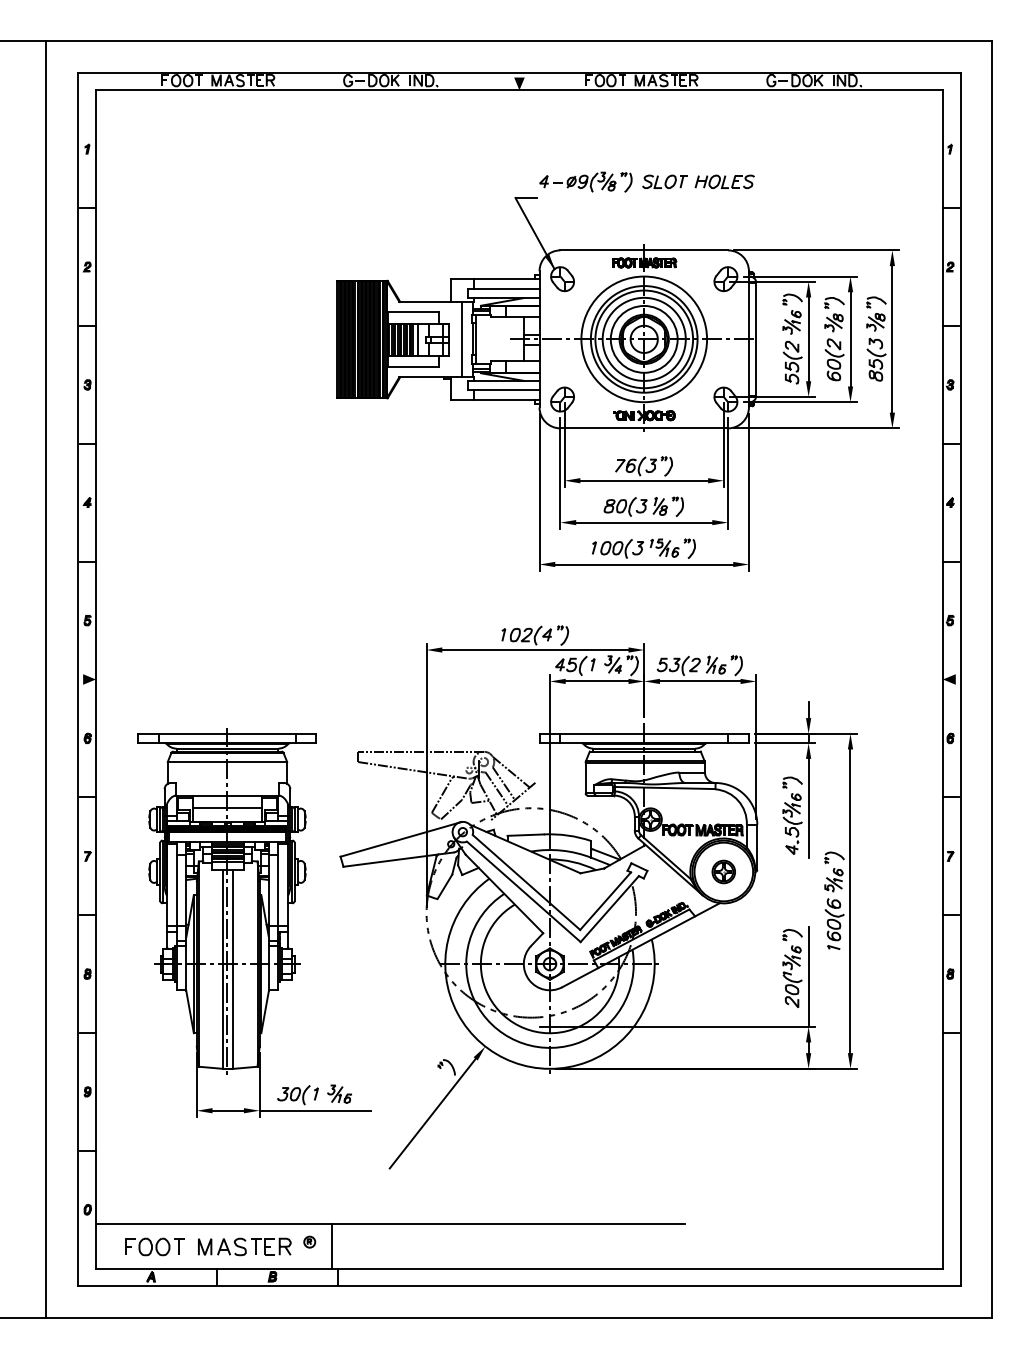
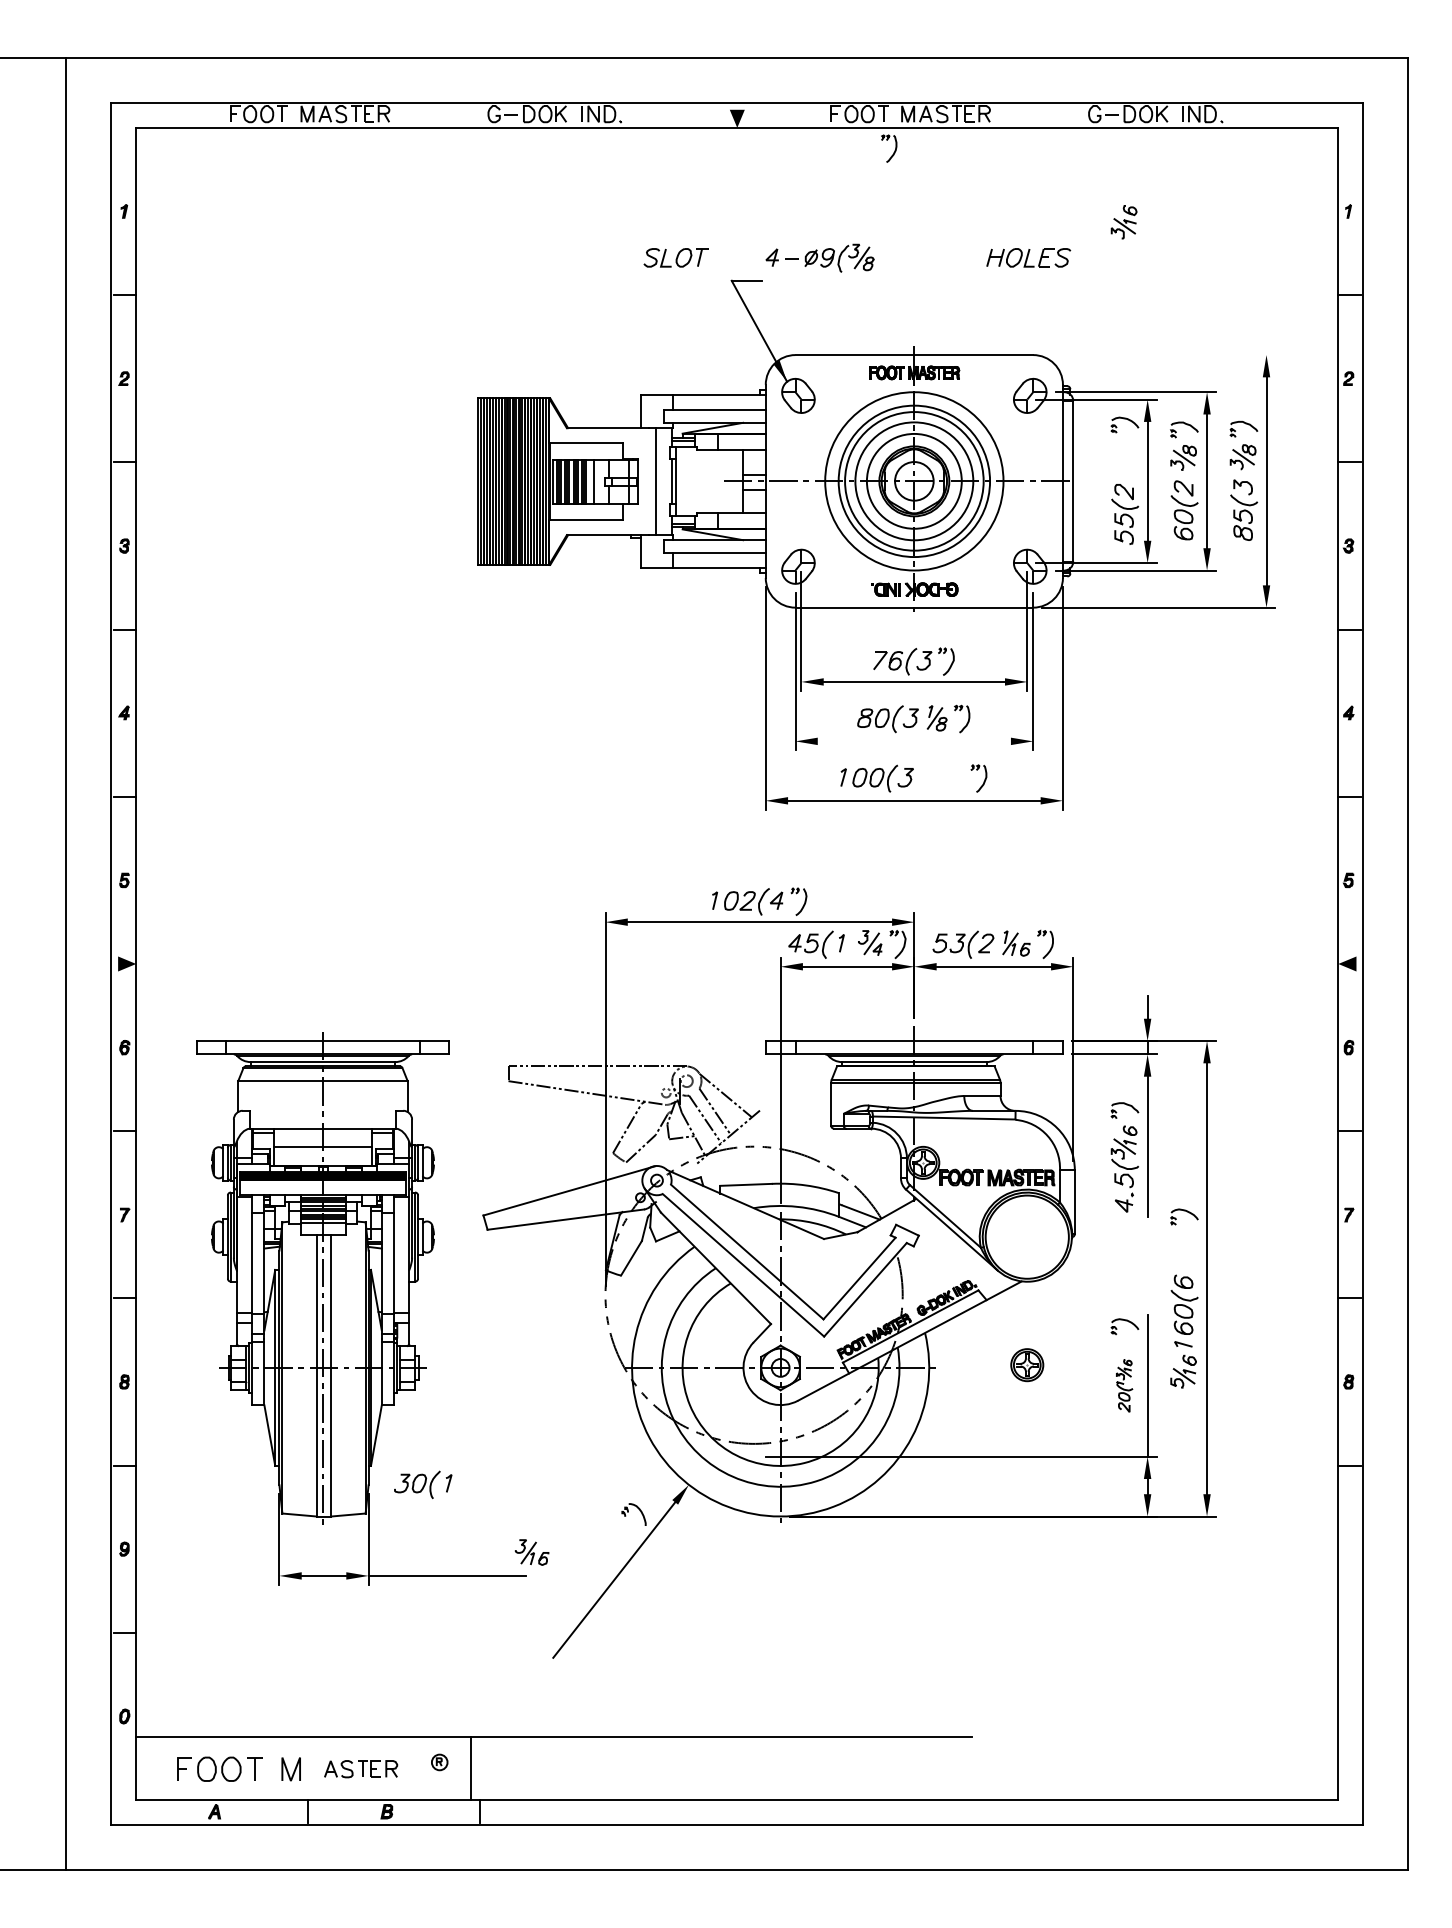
part: (664, 181) -> (675, 257), moved
part: (626, 182) -> (889, 148), moved
line: (816, 250) -> (1158, 355), removed
part: (791, 322) -> (1123, 222), moved
line: (643, 522) -> (913, 741), removed
part: (664, 548) -> (942, 777), removed
part: (723, 872) -> (1027, 1365), moved
part: (833, 879) -> (1183, 1371), moved
part: (792, 976) -> (1124, 1385), size x0.6
part: (298, 1094) -> (423, 1484), moved
part: (339, 1094) -> (531, 1552), moved
part: (253, 1246) -> (360, 1768), size x0.7

